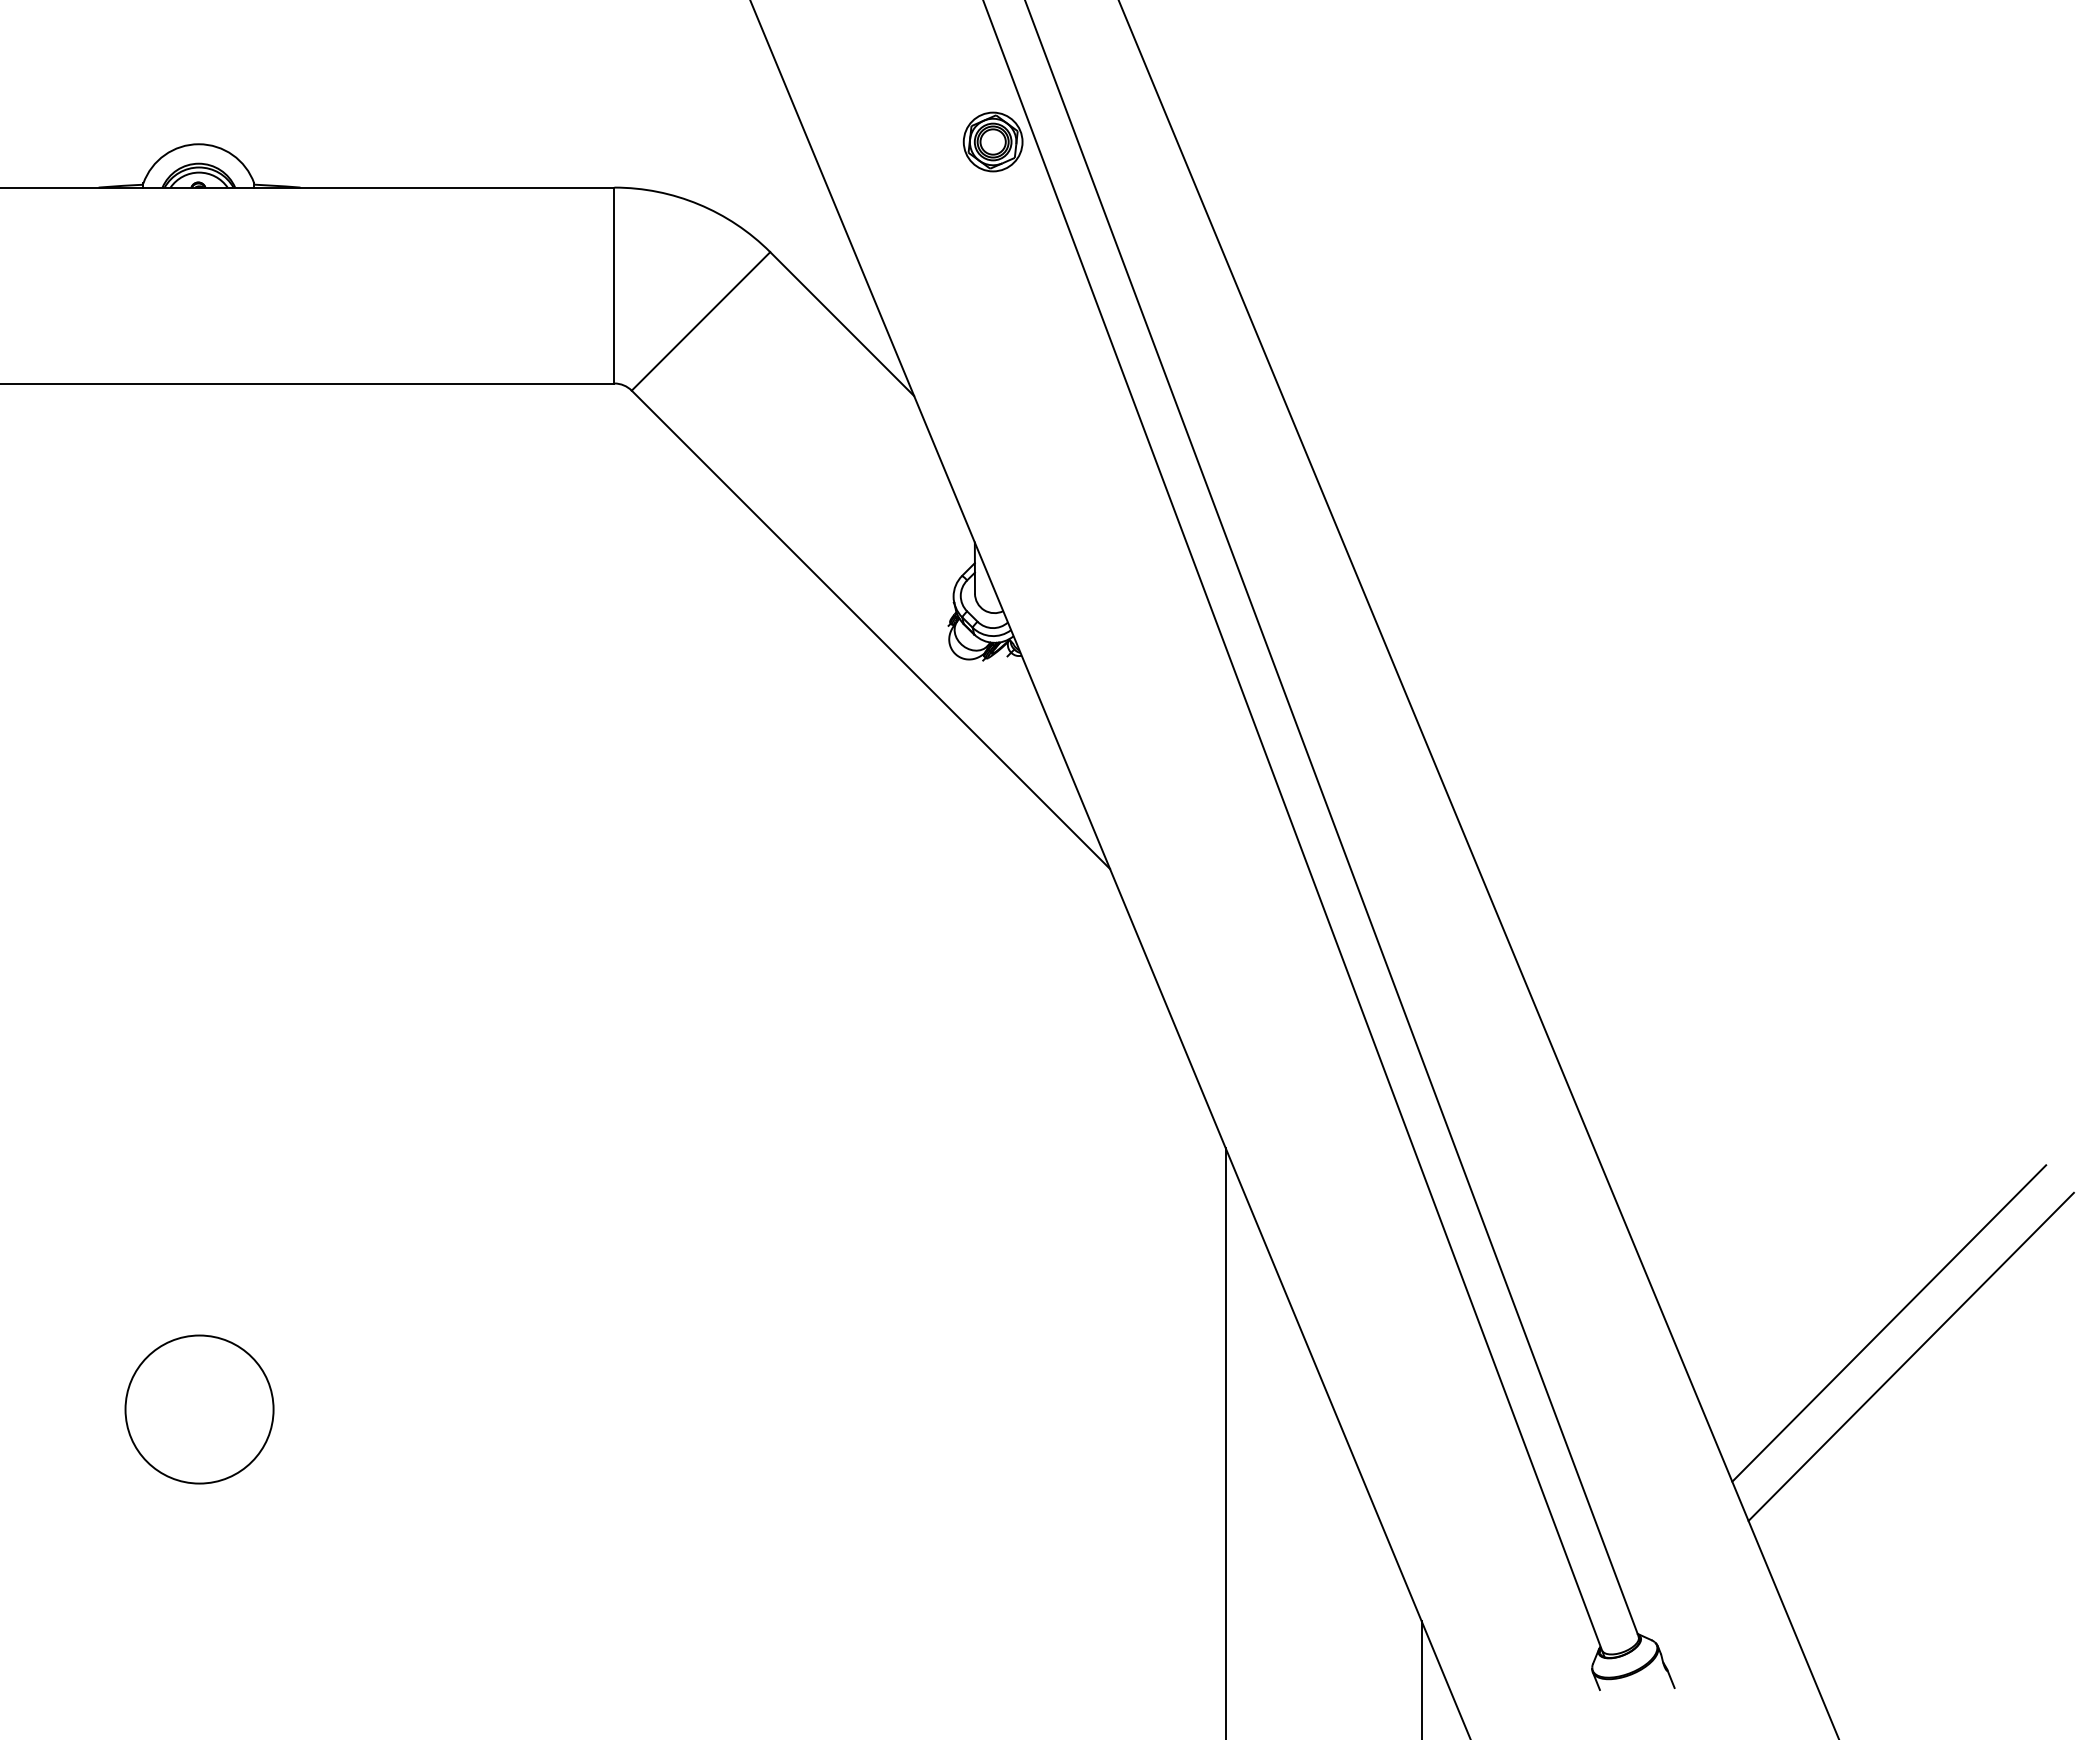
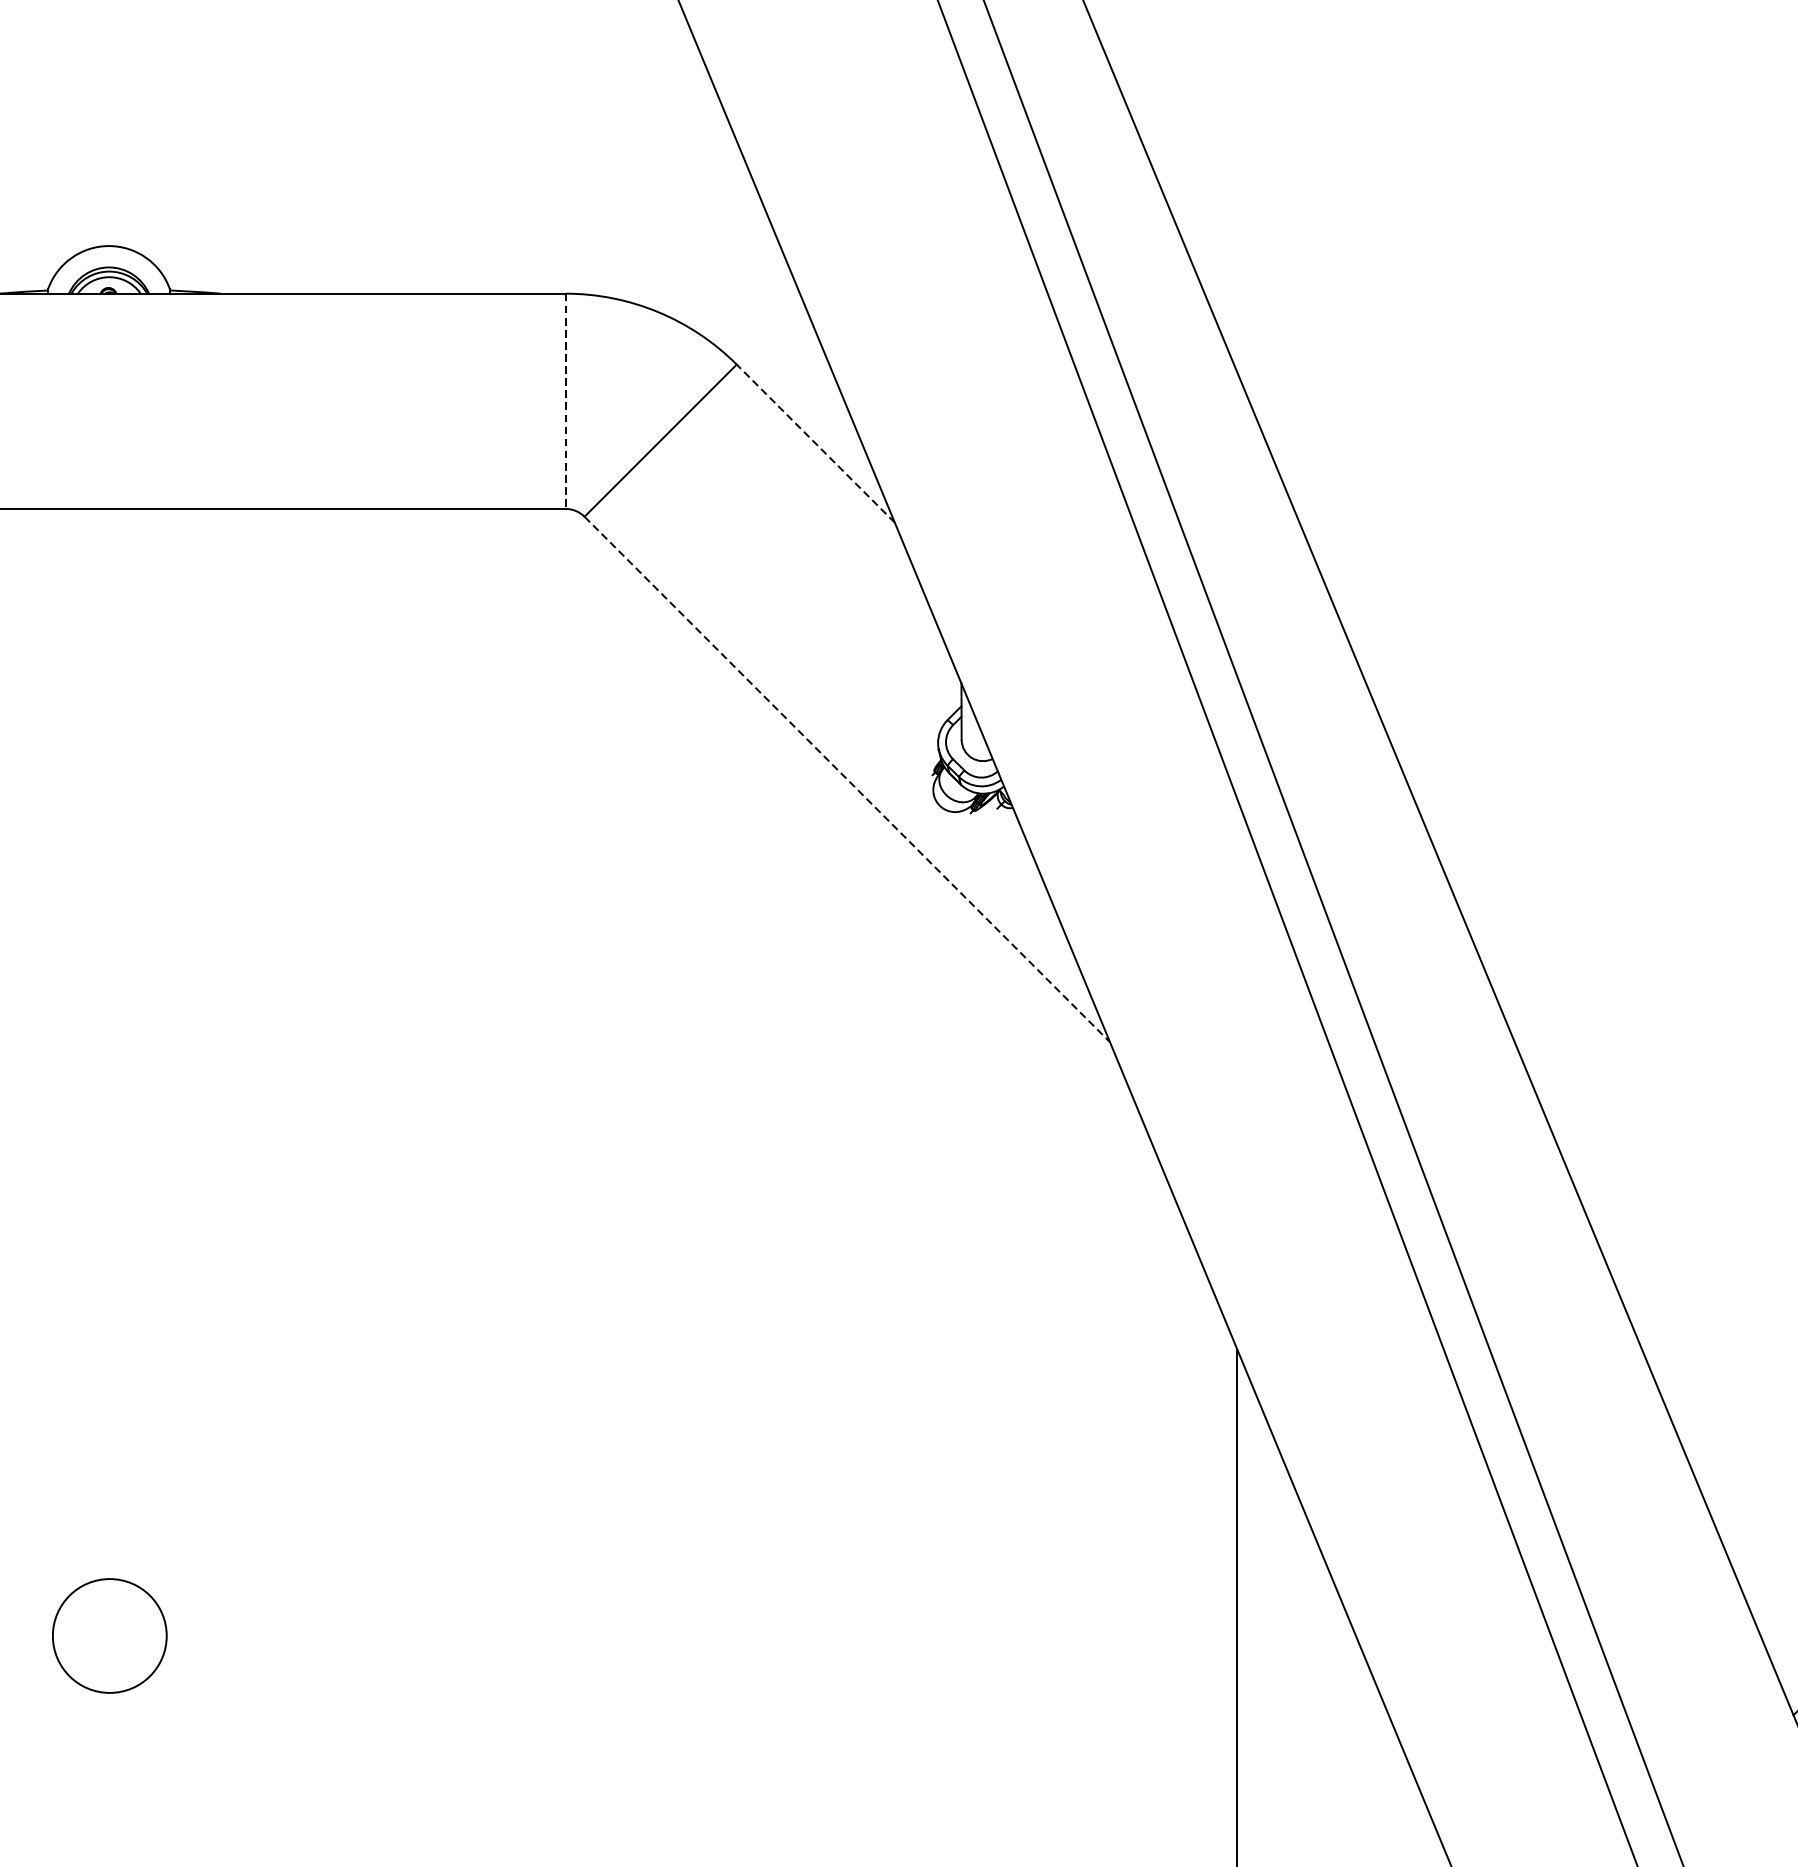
part: (992, 141) -> (980, 243), removed
line: (614, 285) -> (565, 401), solid -> dashed
line: (842, 324) -> (816, 444), solid -> dashed
line: (871, 630) -> (847, 780), solid -> dashed
circle: (199, 1409) -> (109, 1635), size x0.7

